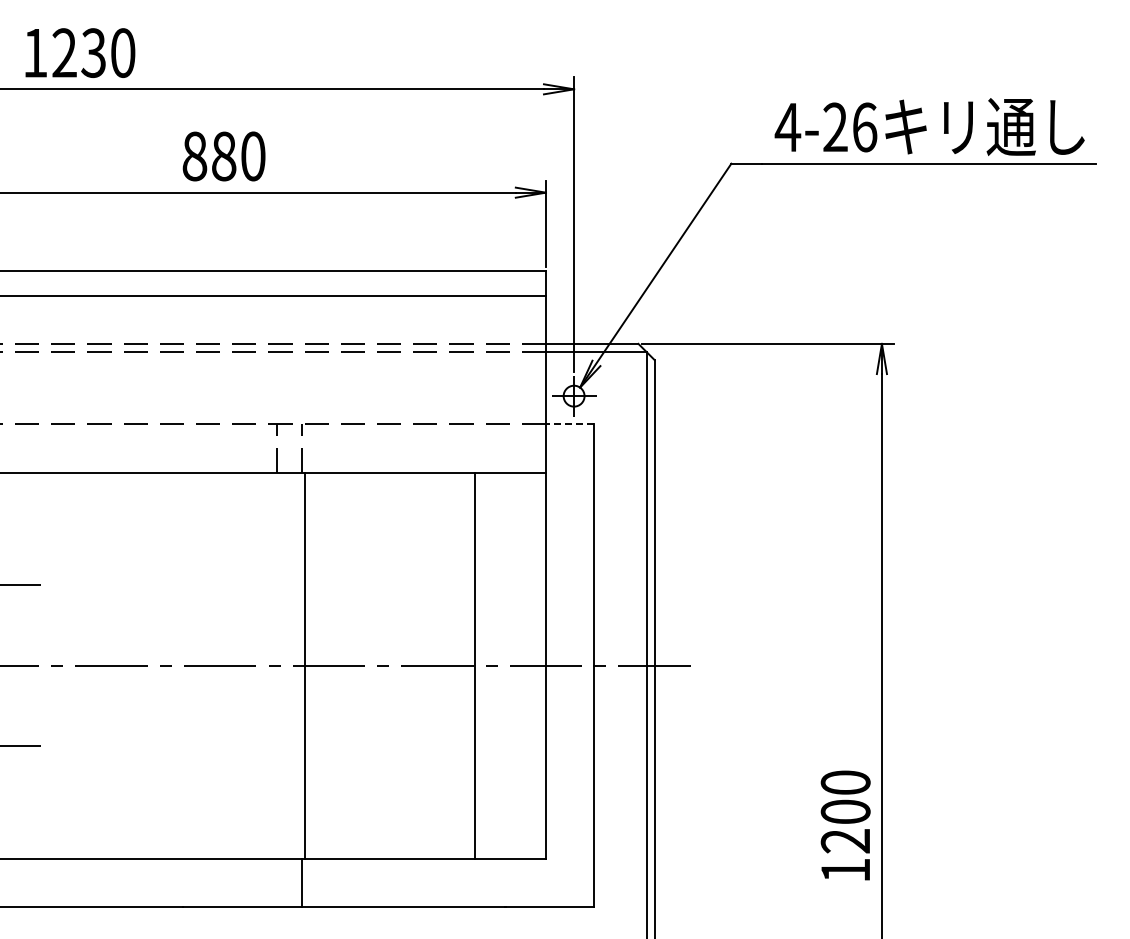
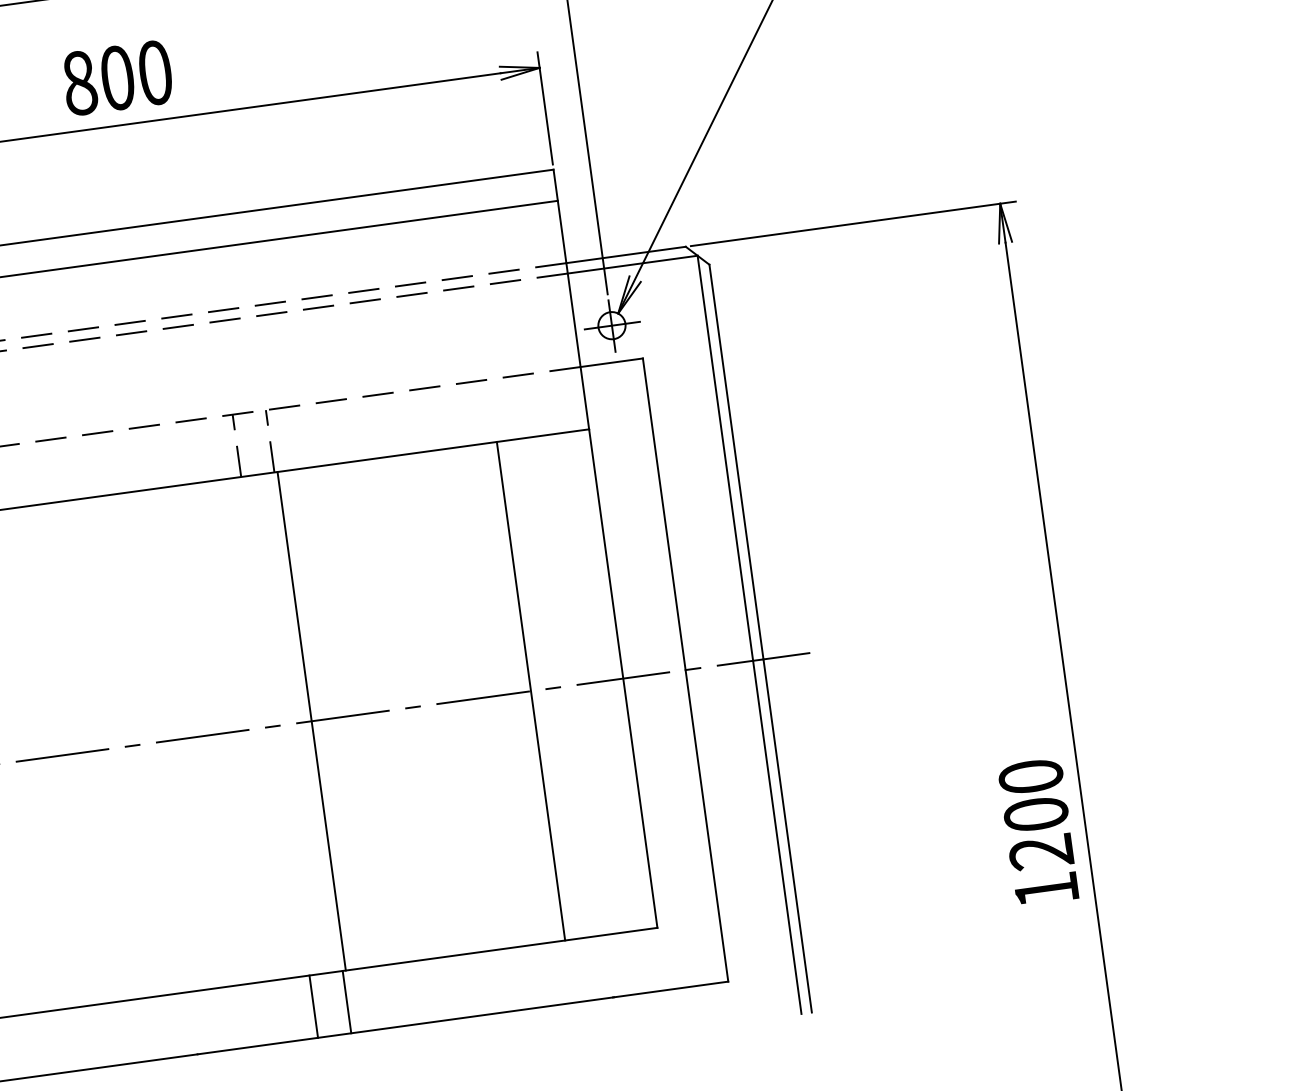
text: (224, 156) -> (118, 78), 880 -> 800
line: (569, 424) -> (611, 363), dashed -> solid
line: (276, 882) -> (313, 1006), added

